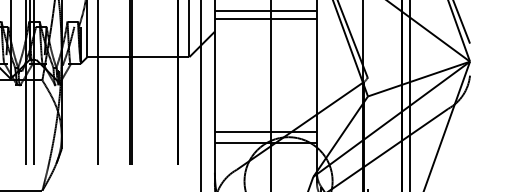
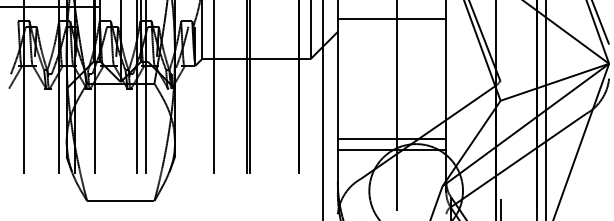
line: (265, 11) -> (391, 10), removed

